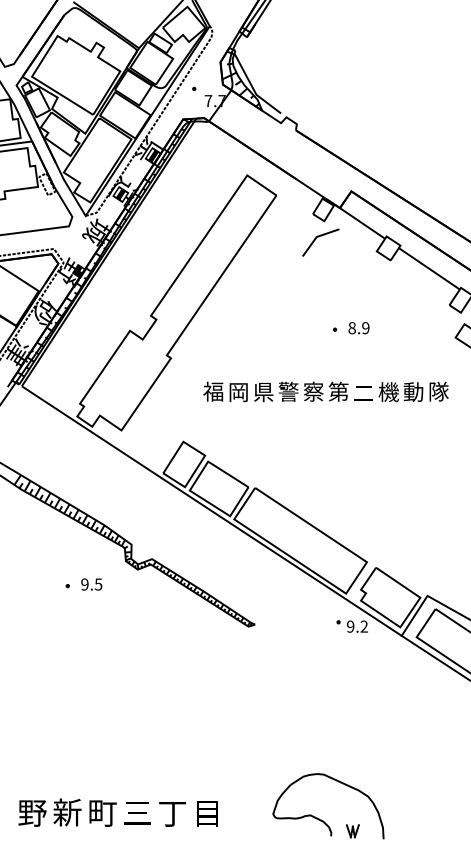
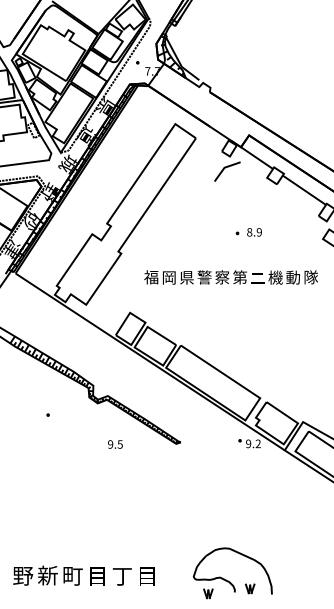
text: (91, 584) -> (115, 444), moved
text: (137, 813) -> (97, 576), 三 -> 目
part: (293, 838) -> (208, 594), added

